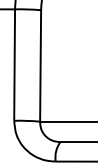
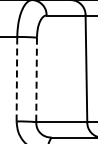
line: (14, 65) -> (16, 79), solid -> dashed
line: (40, 66) -> (36, 80), solid -> dashed

